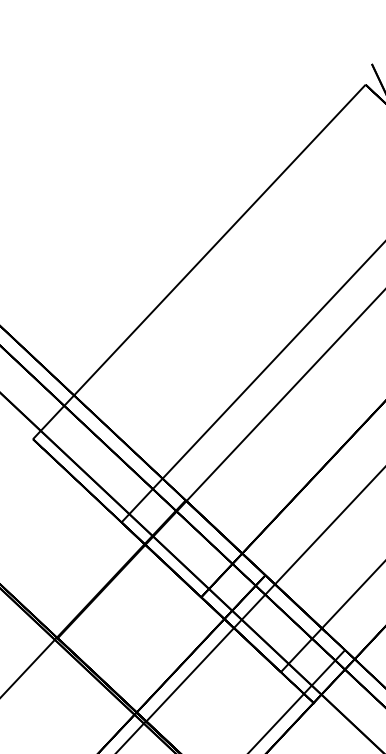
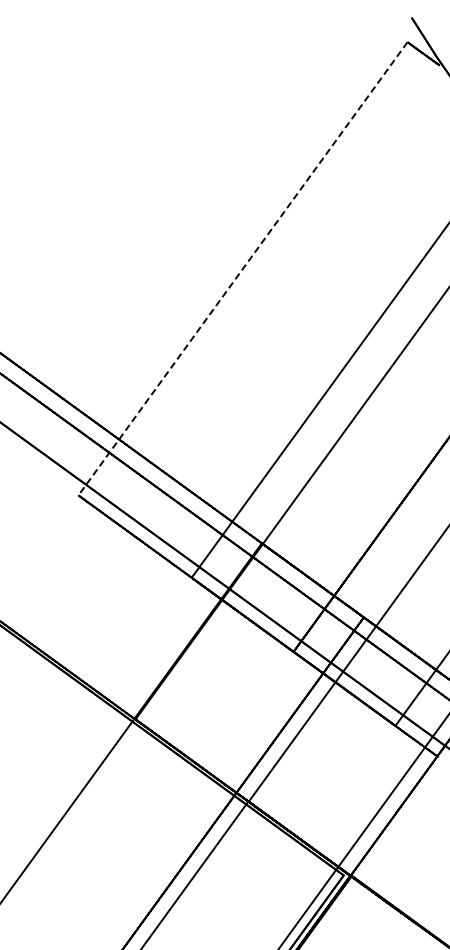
line: (198, 262) -> (242, 269), solid -> dashed

